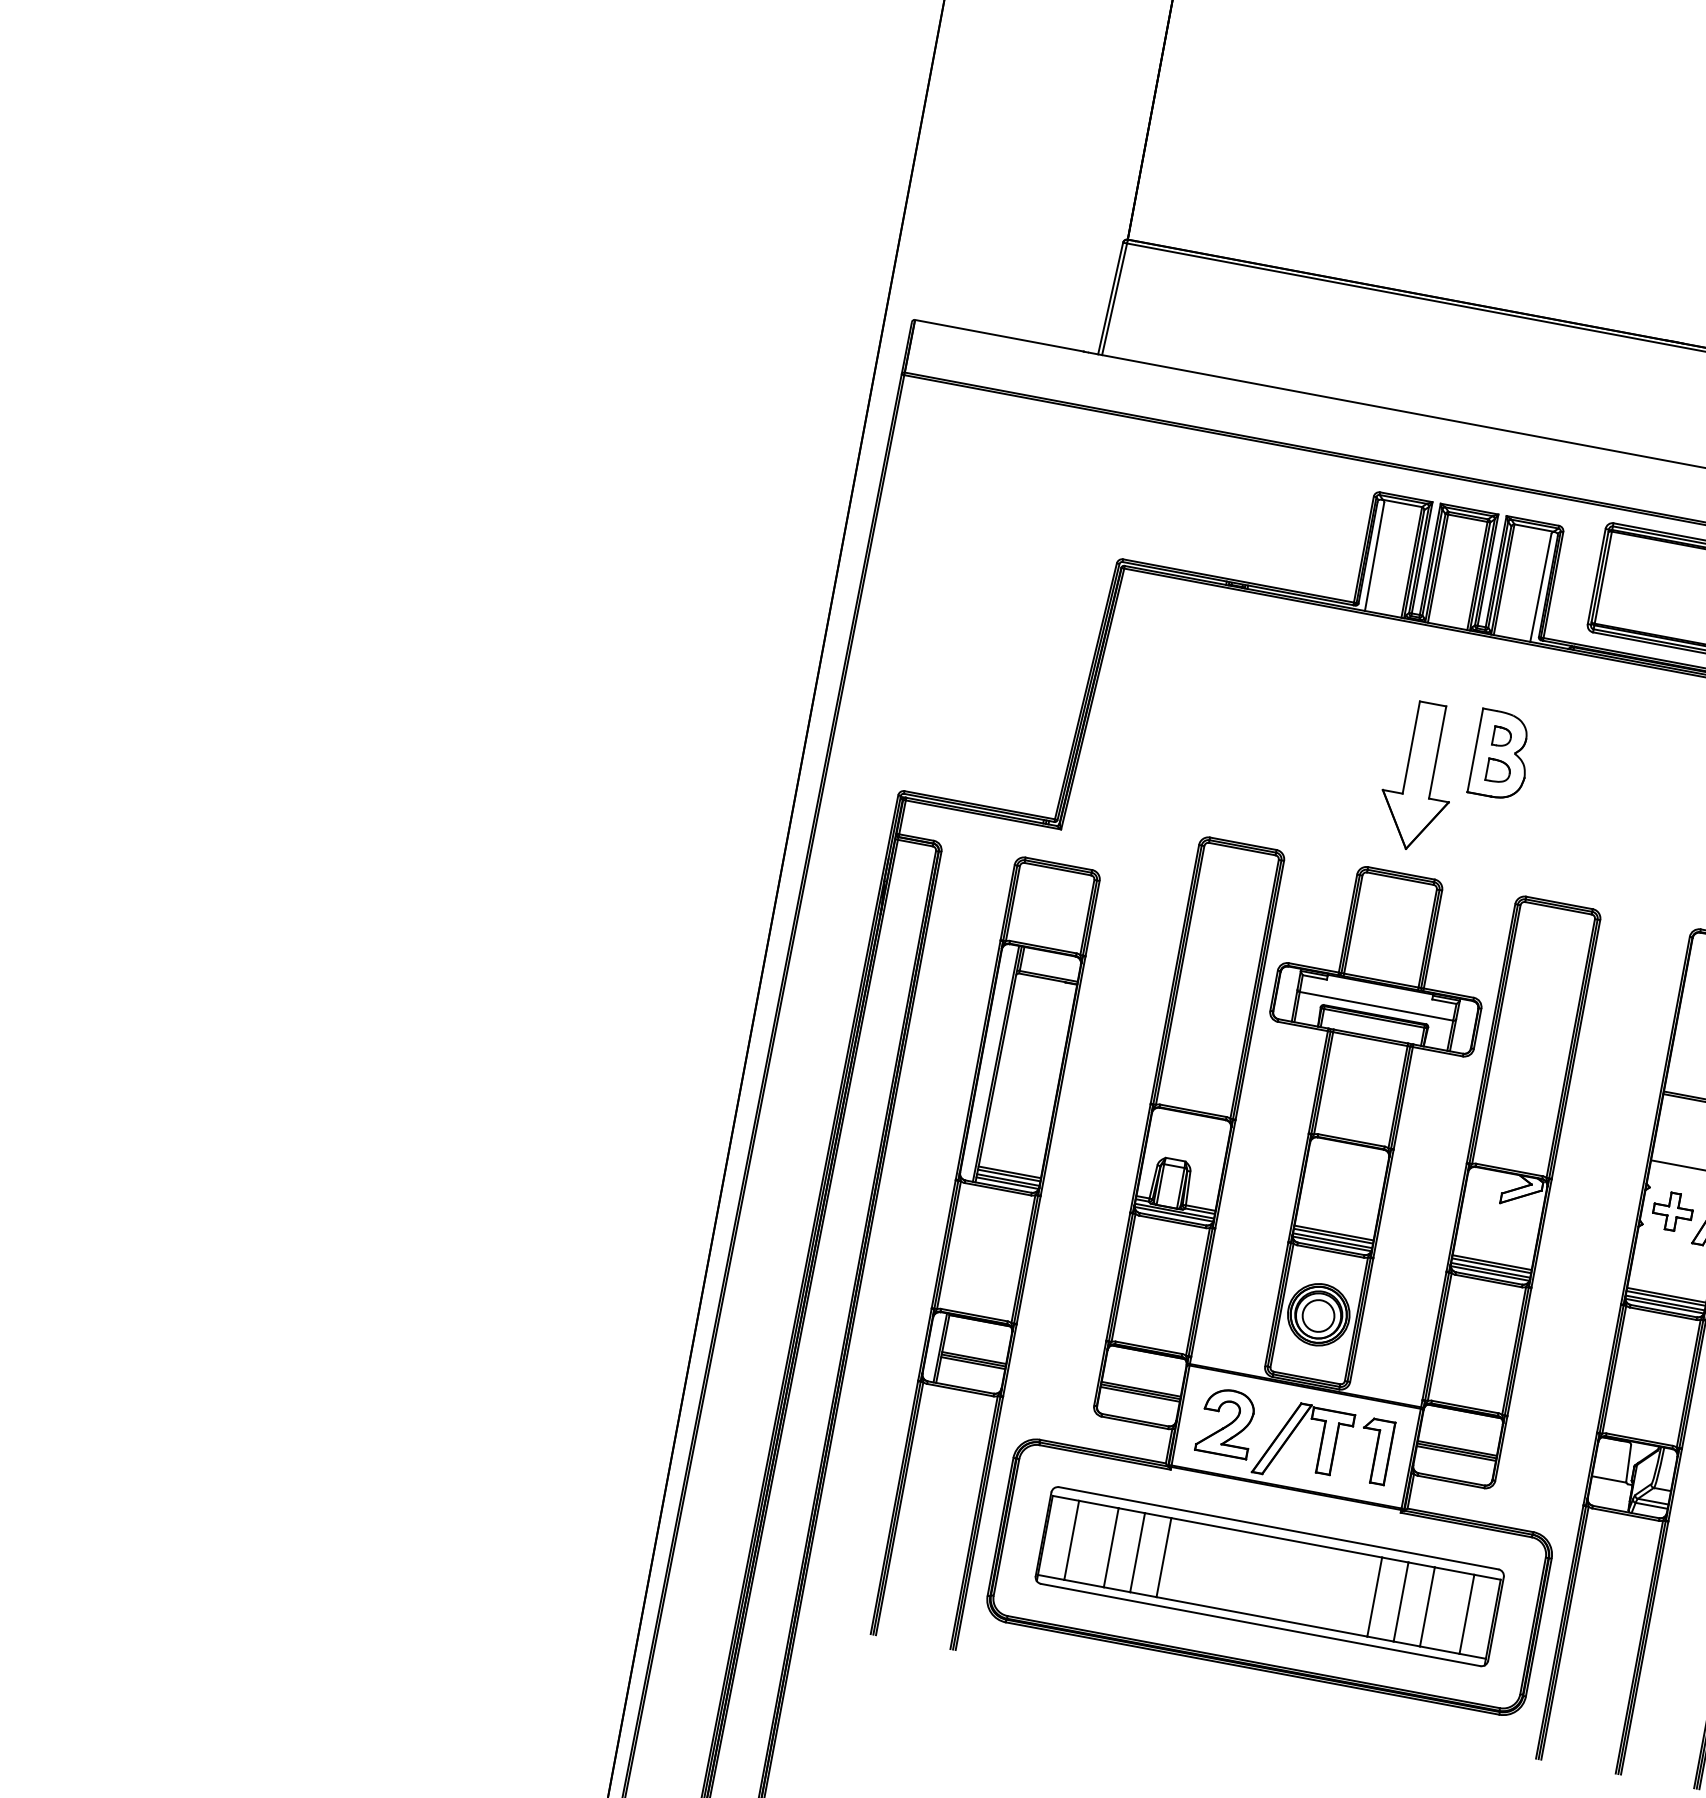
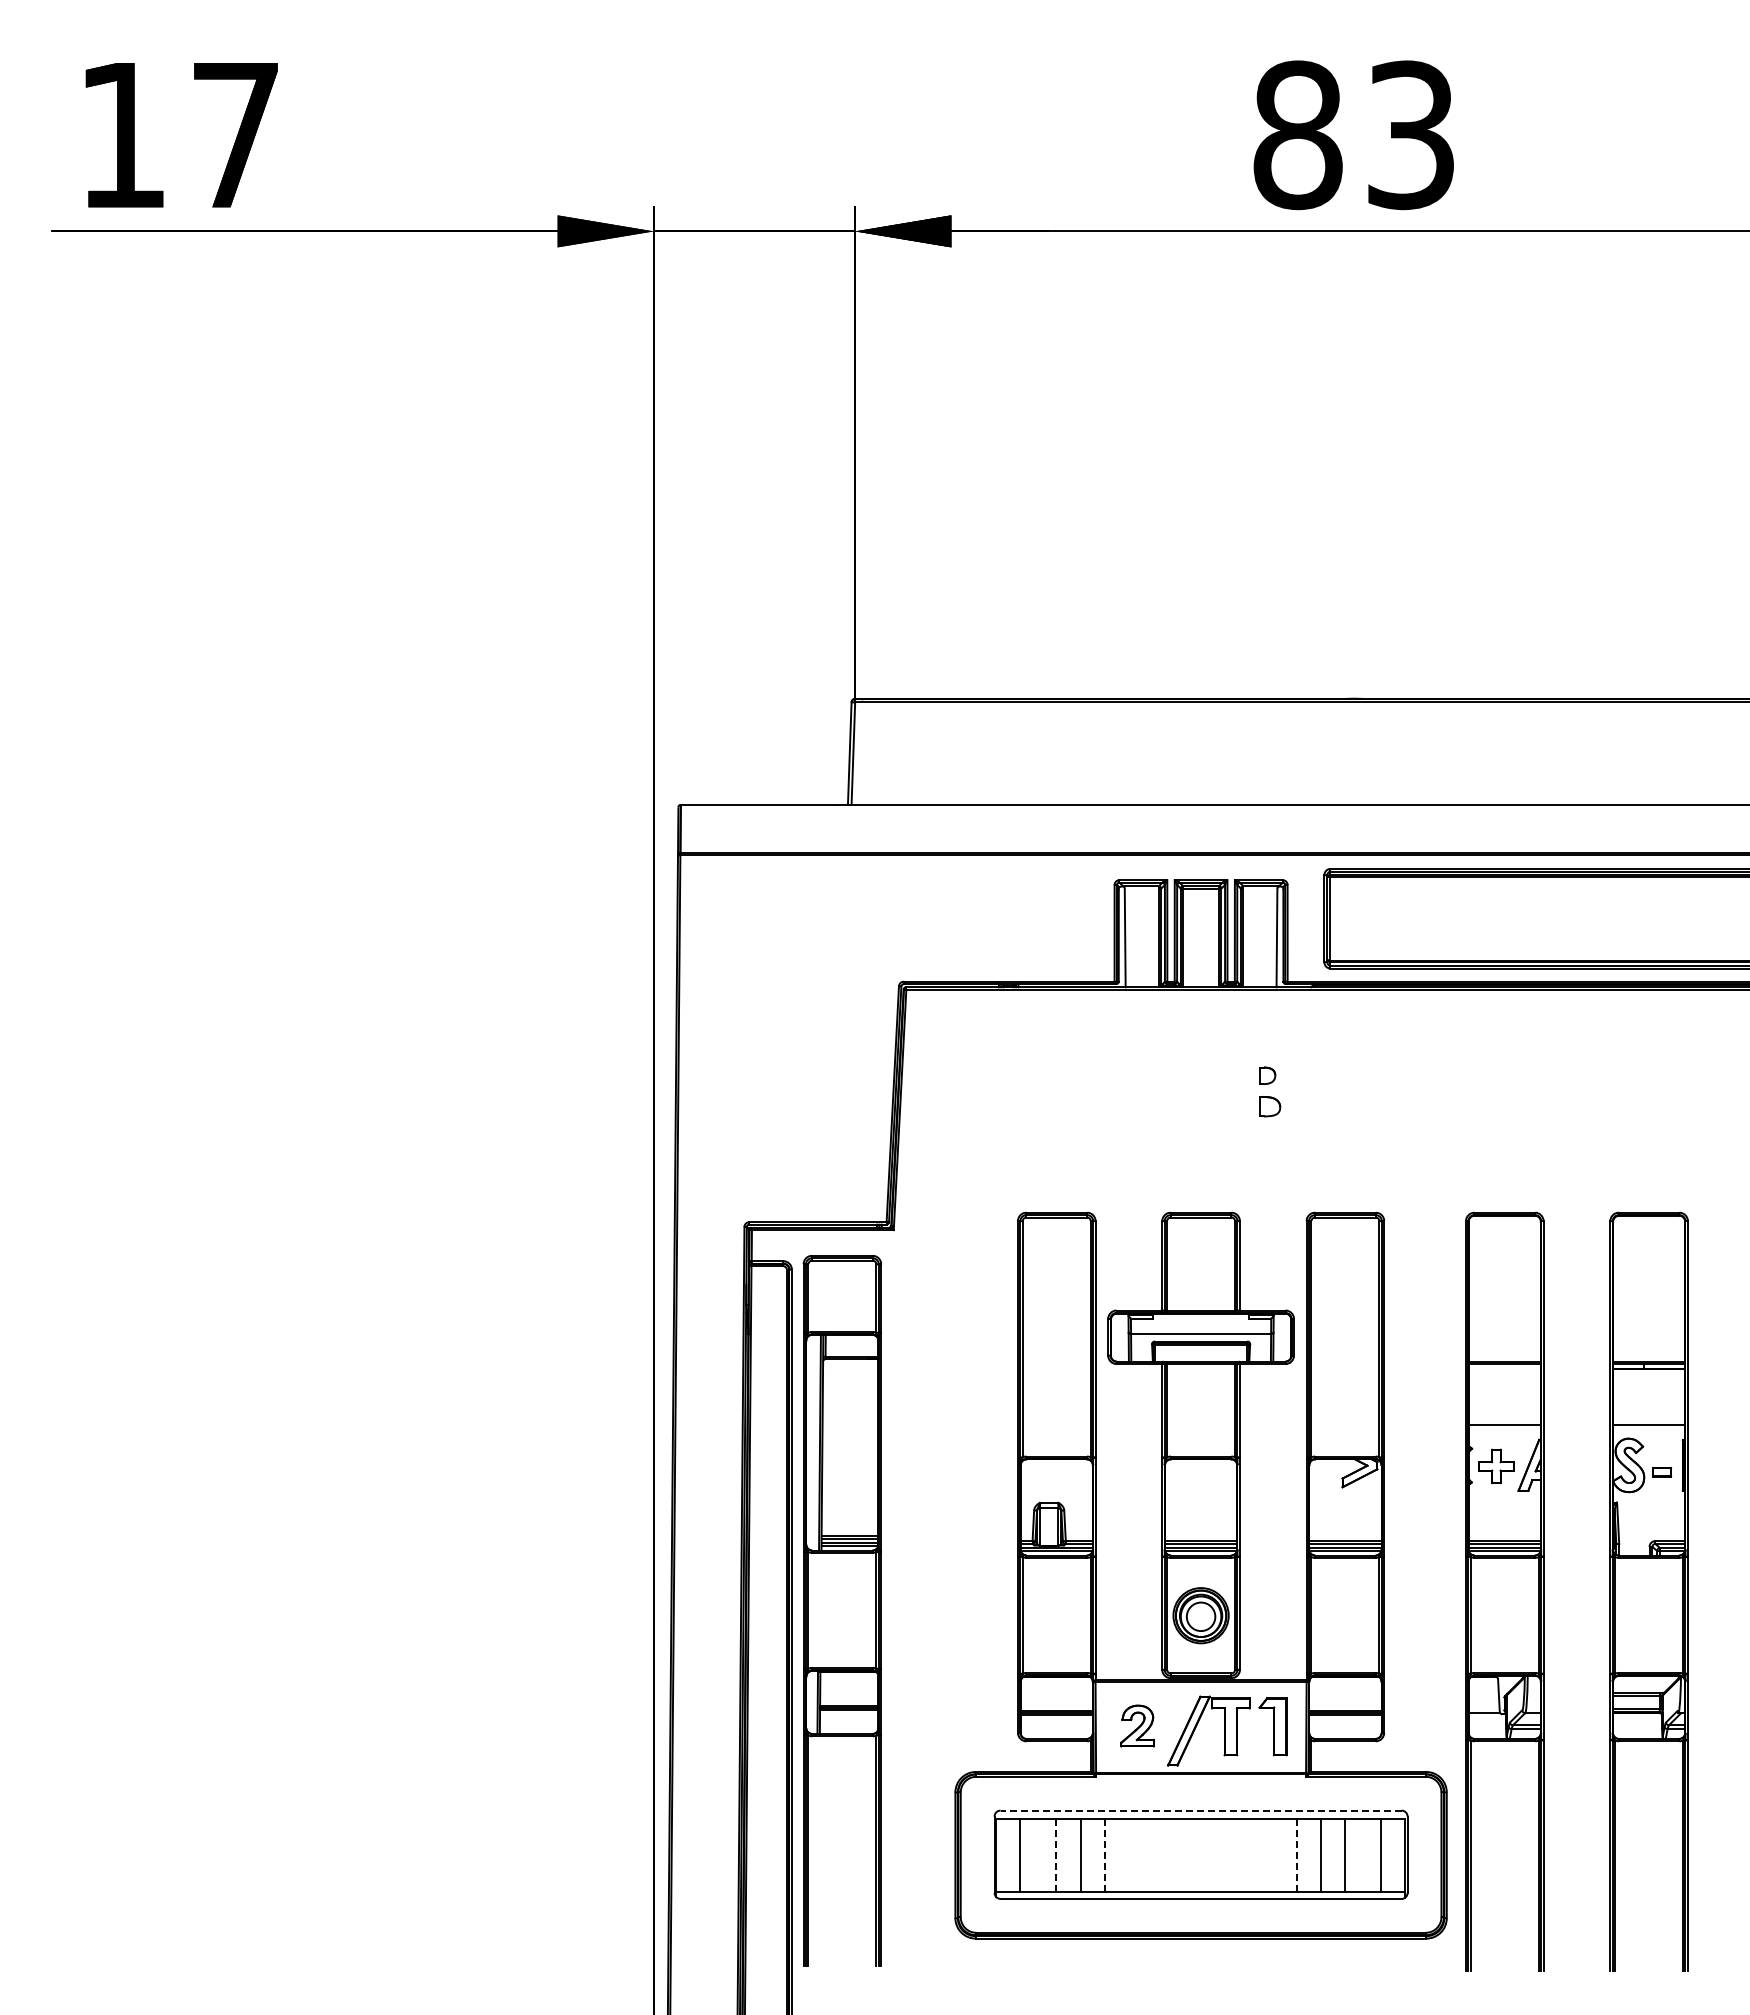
part: (1501, 754) -> (1269, 1091), removed
part: (1419, 776) -> (1201, 1124), removed
part: (985, 1252) -> (841, 1610), moved
part: (1226, 1422) -> (1137, 1725), size x0.7
line: (1279, 1528) -> (1201, 1810), solid -> dashed
line: (1111, 1546) -> (1056, 1854), solid -> dashed
line: (1163, 1557) -> (1104, 1855), solid -> dashed
line: (1375, 1596) -> (1297, 1854), solid -> dashed

